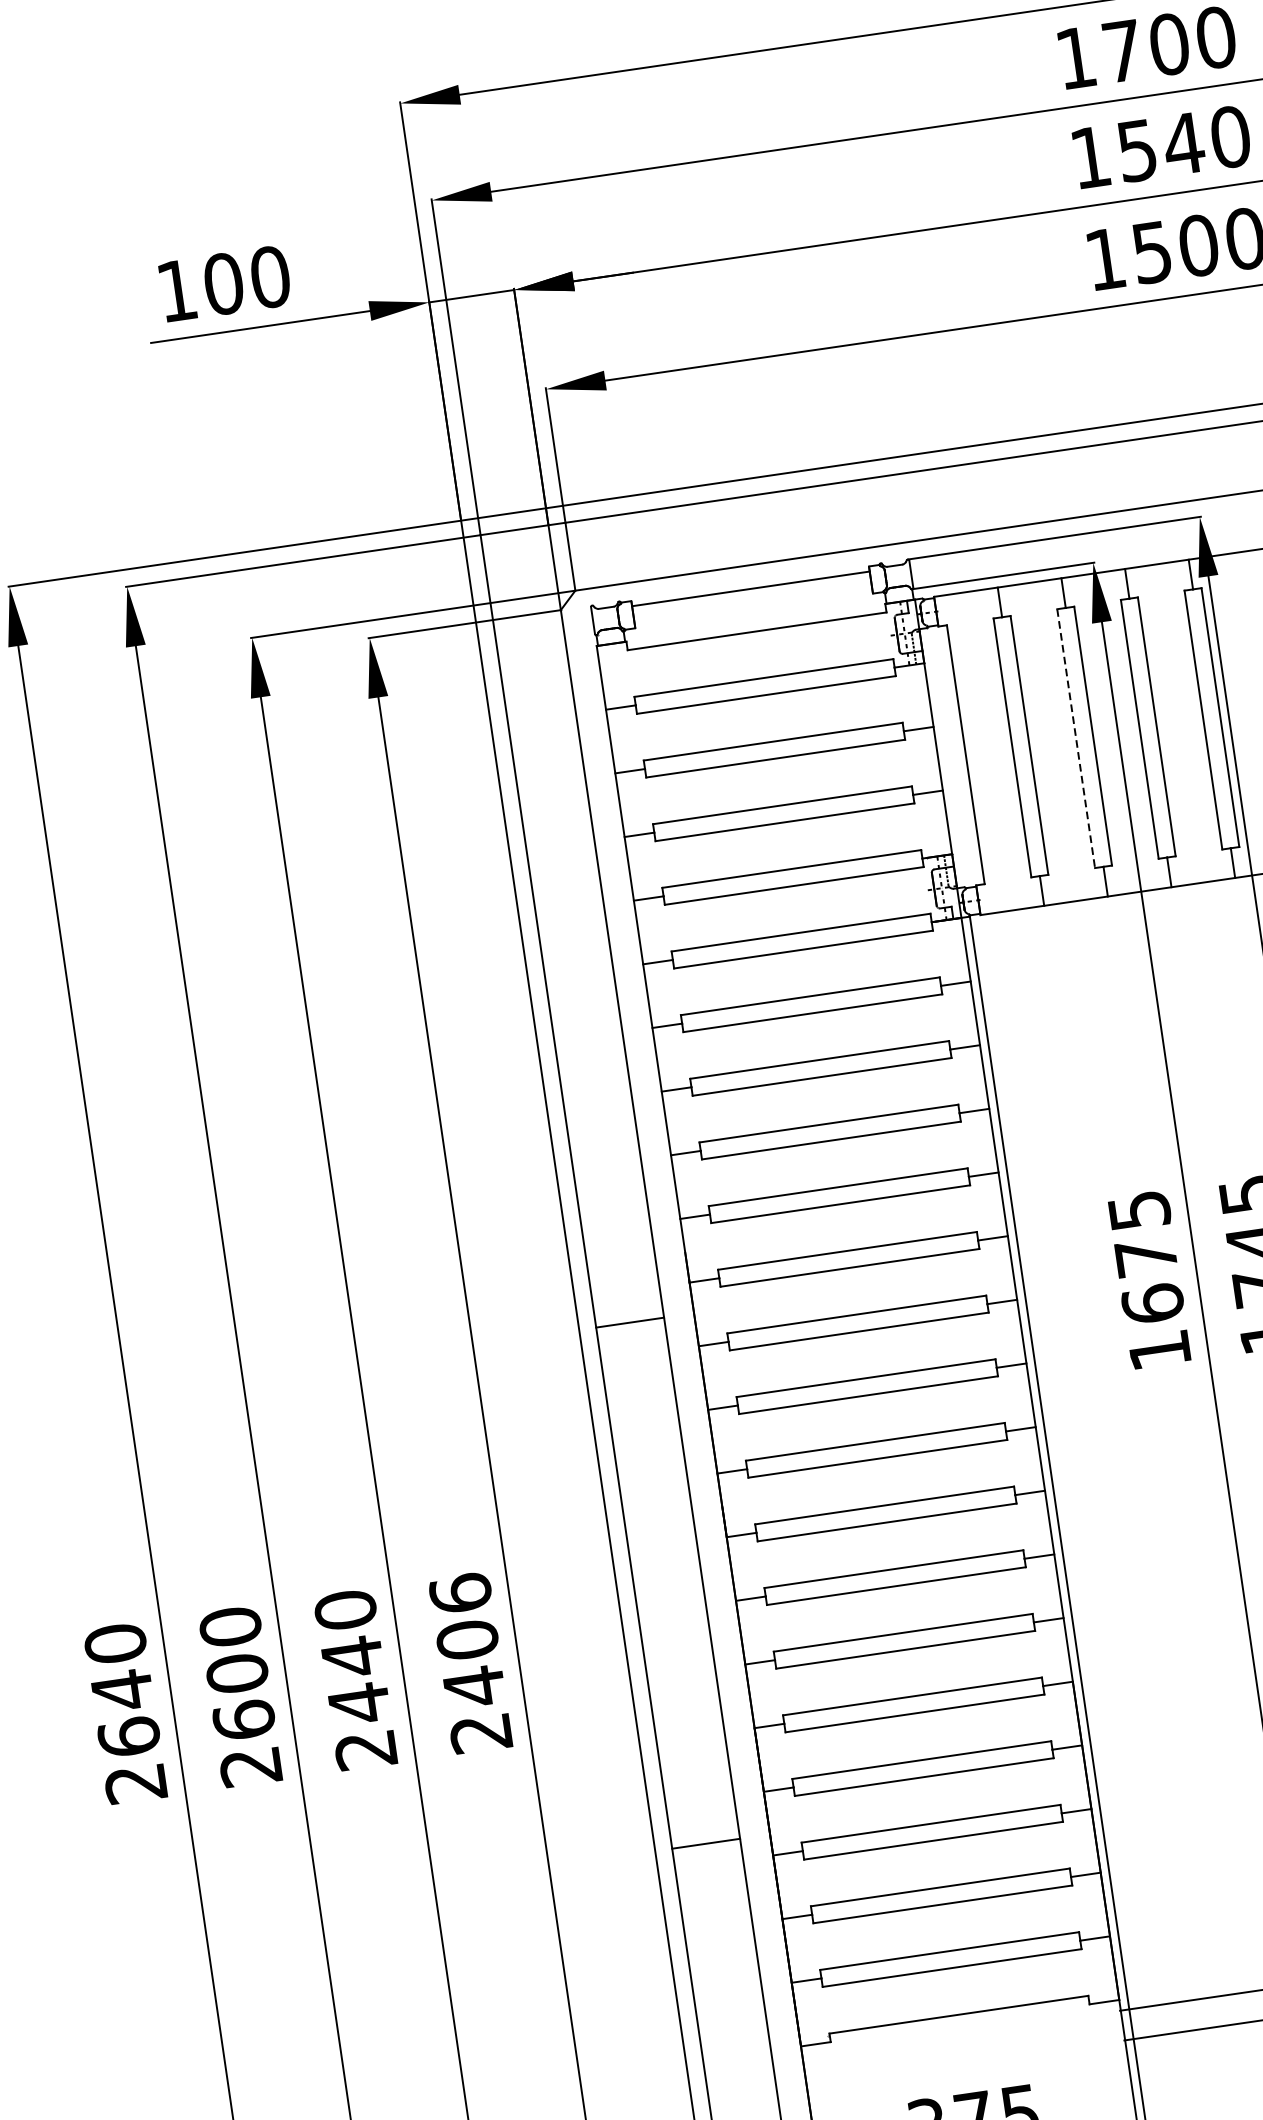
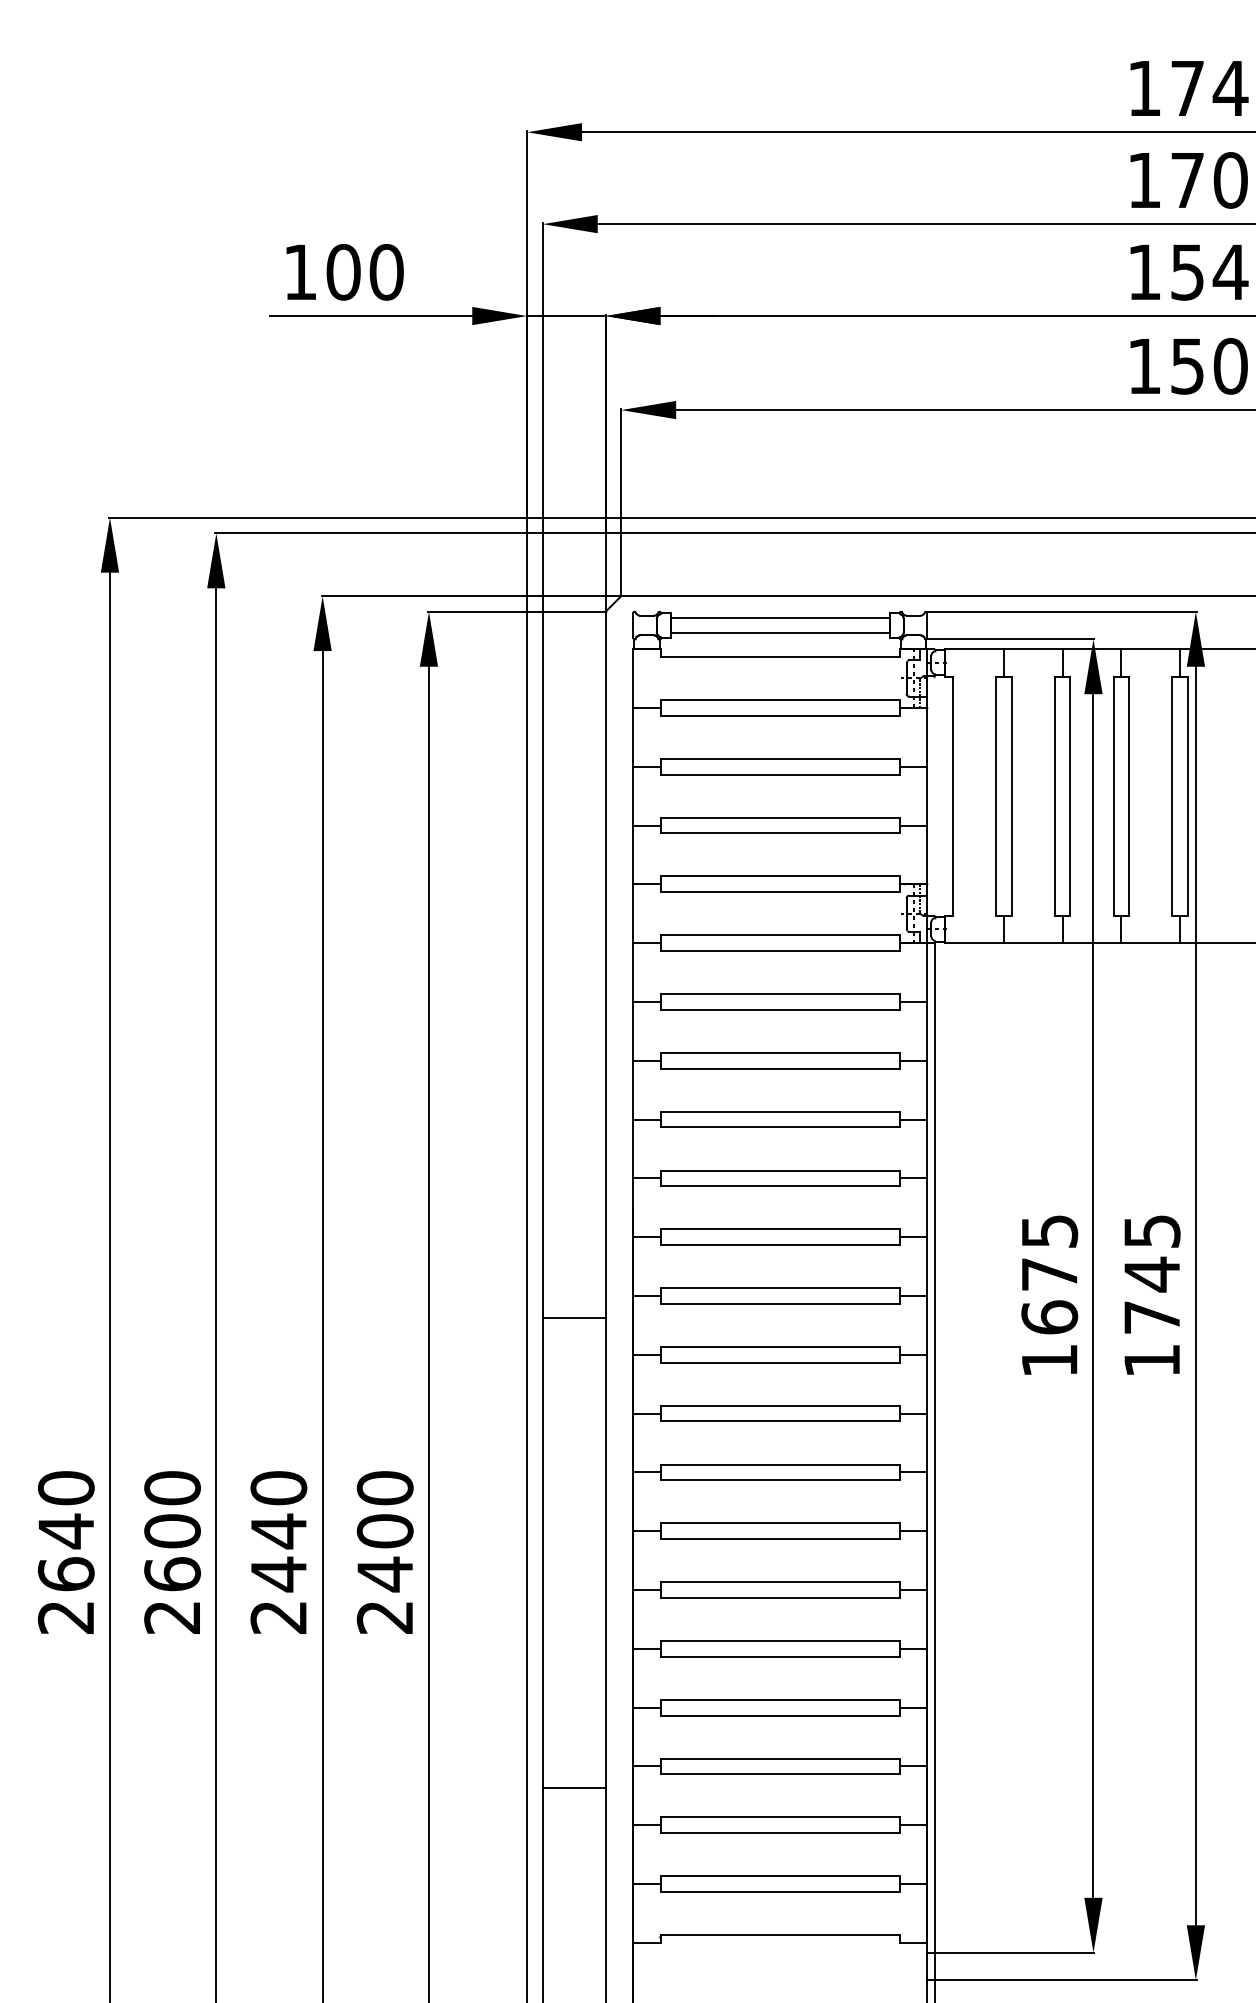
line: (753, 605) -> (780, 633), added
line: (1075, 739) -> (1054, 796), dashed -> solid
line: (629, 1322) -> (573, 1317), moved
text: (459, 1592) -> (384, 1487), 2406 -> 2400
line: (705, 1844) -> (573, 1788), moved

